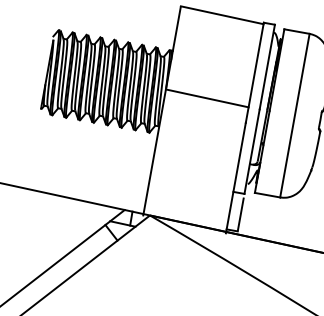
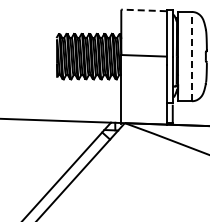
line: (223, 15) -> (144, 10), solid -> dashed
line: (294, 115) -> (191, 56), solid -> dashed

